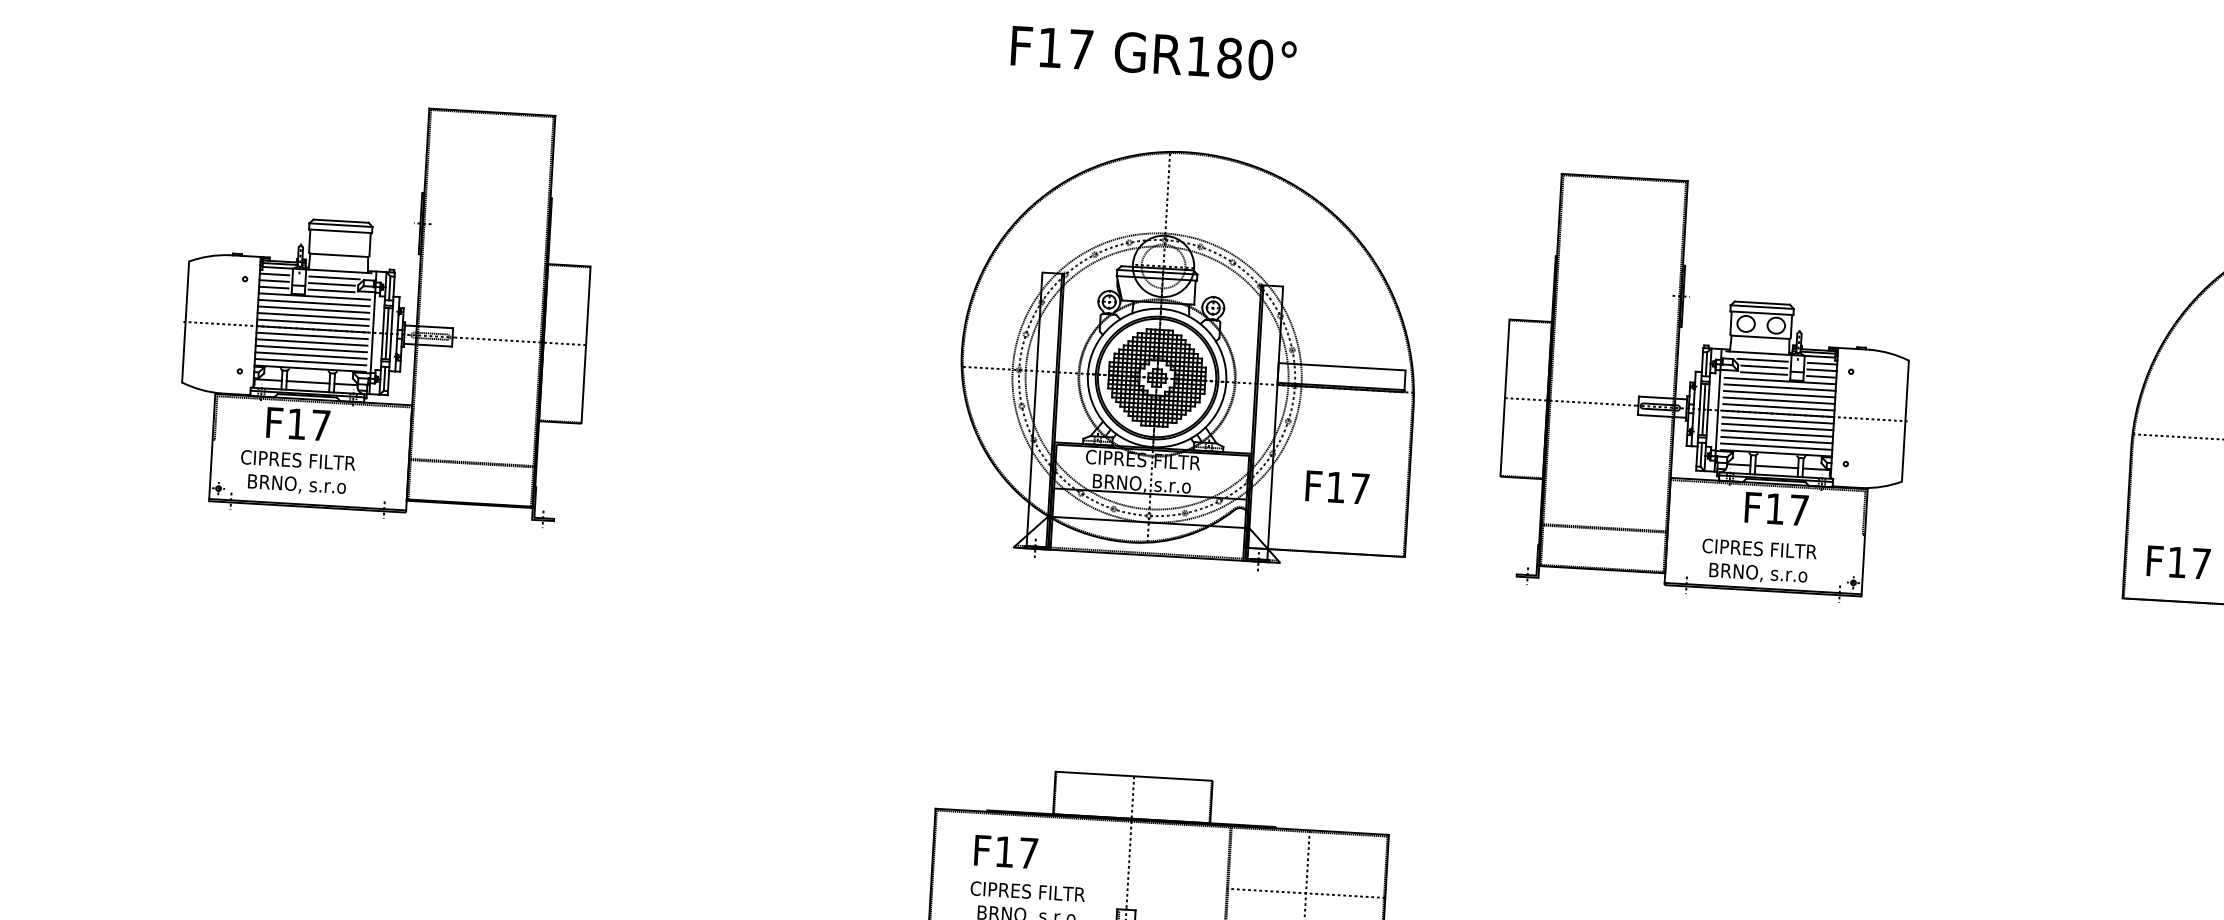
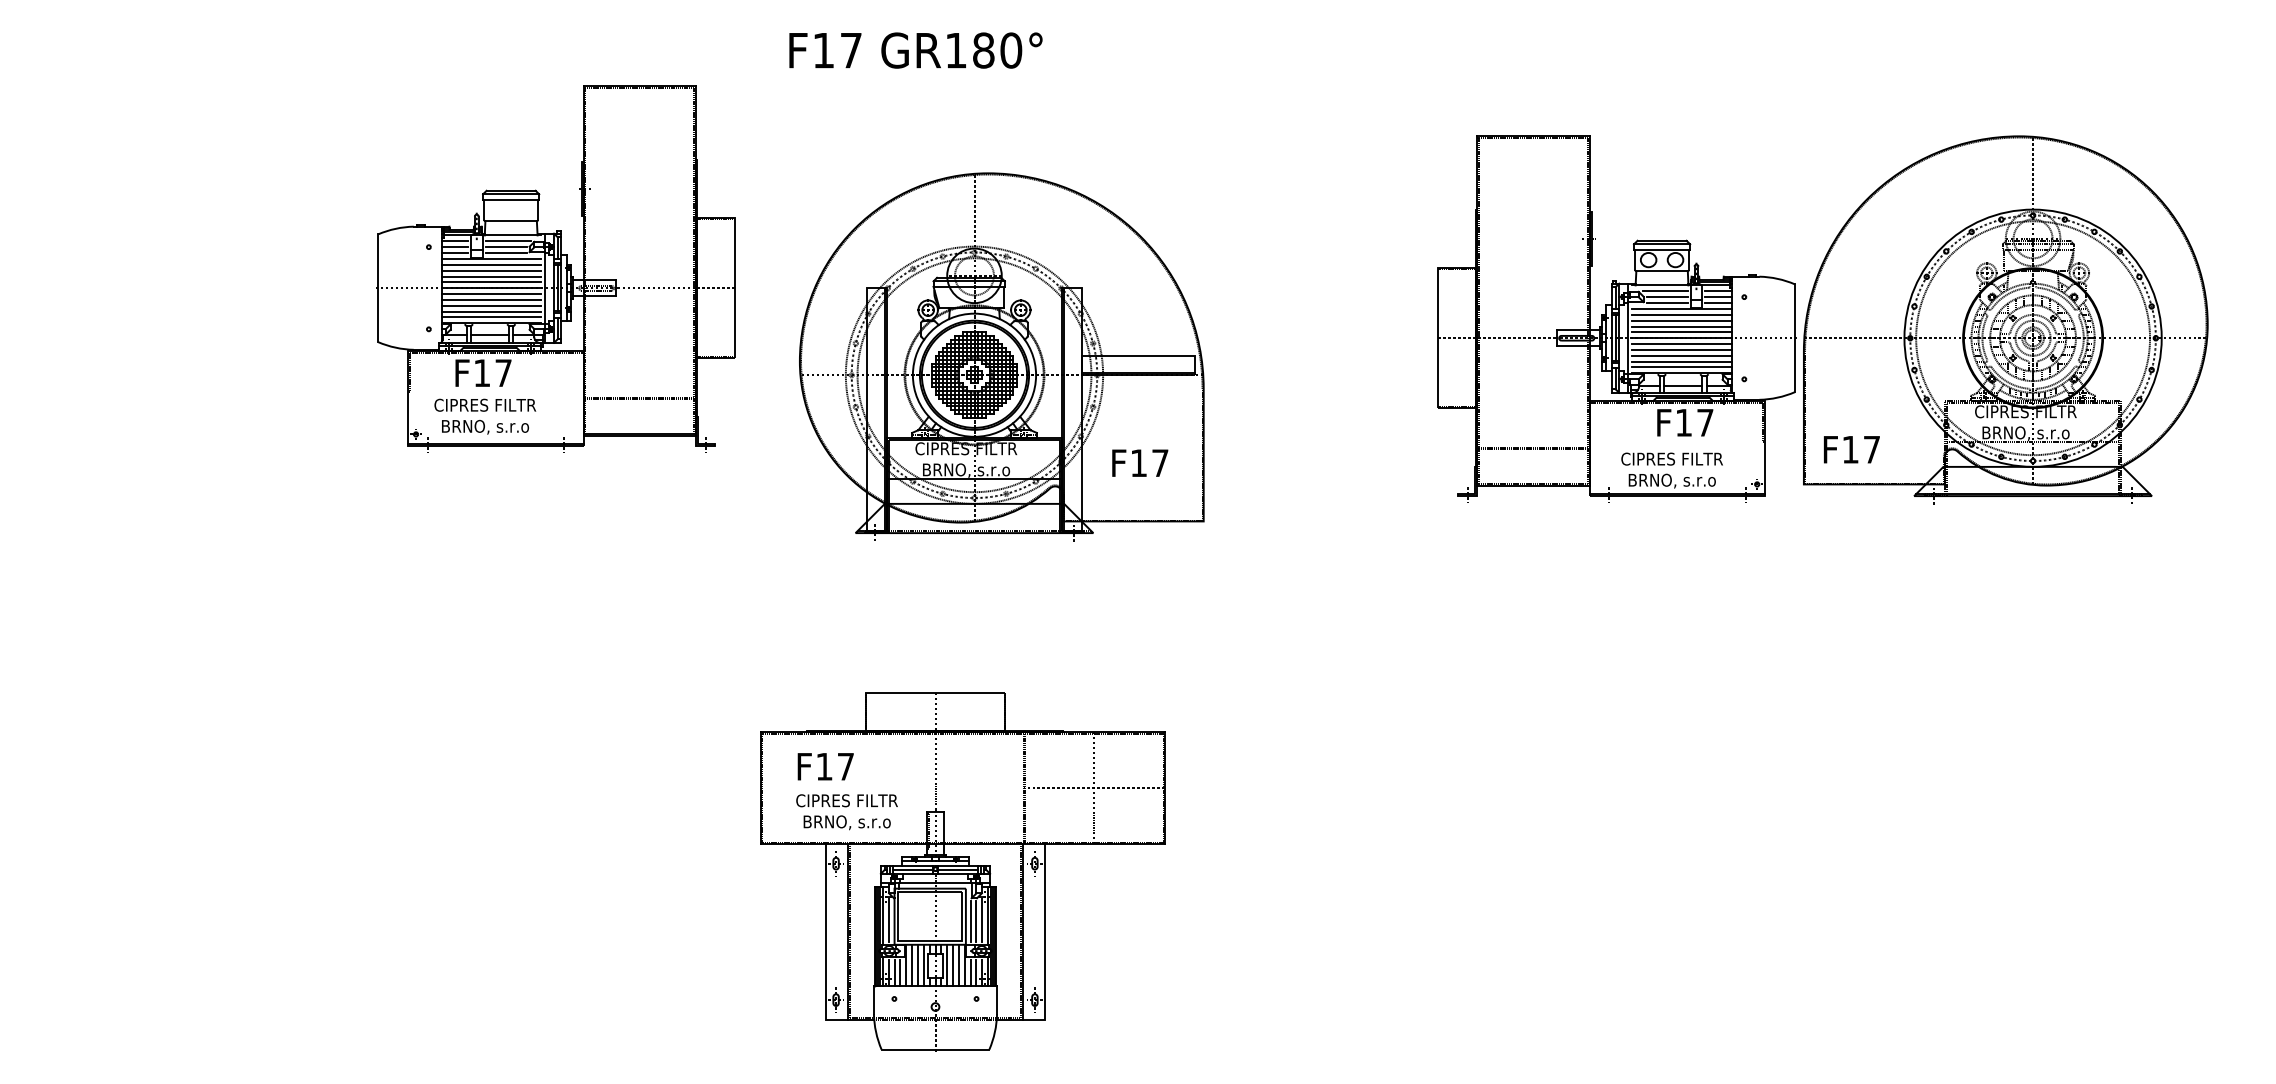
part: (385, 311) -> (555, 268), moved
part: (1188, 358) -> (1001, 356), moved
part: (1706, 387) -> (1616, 318), moved

